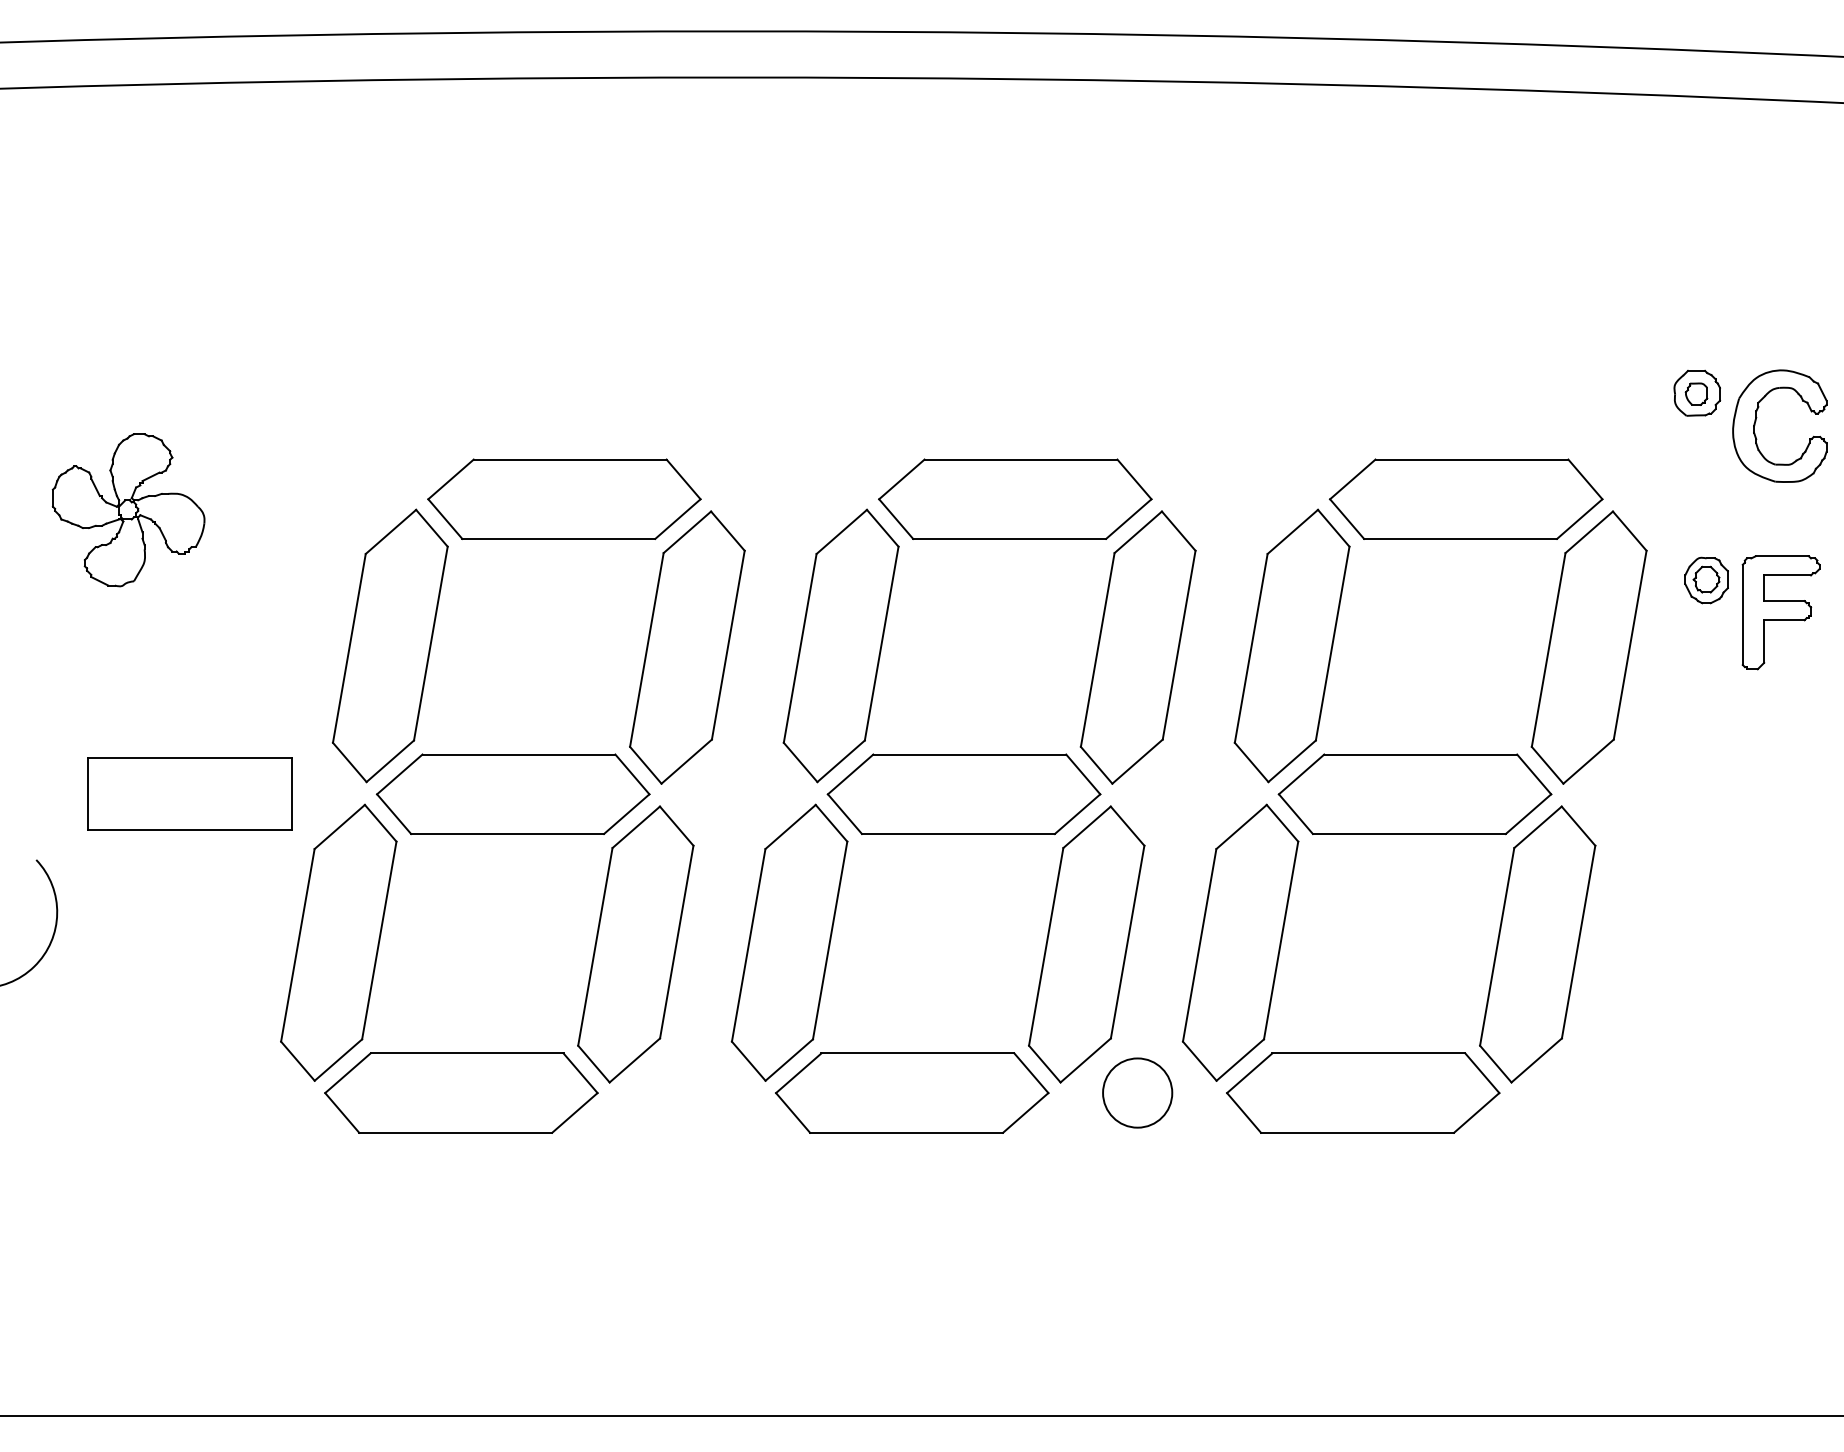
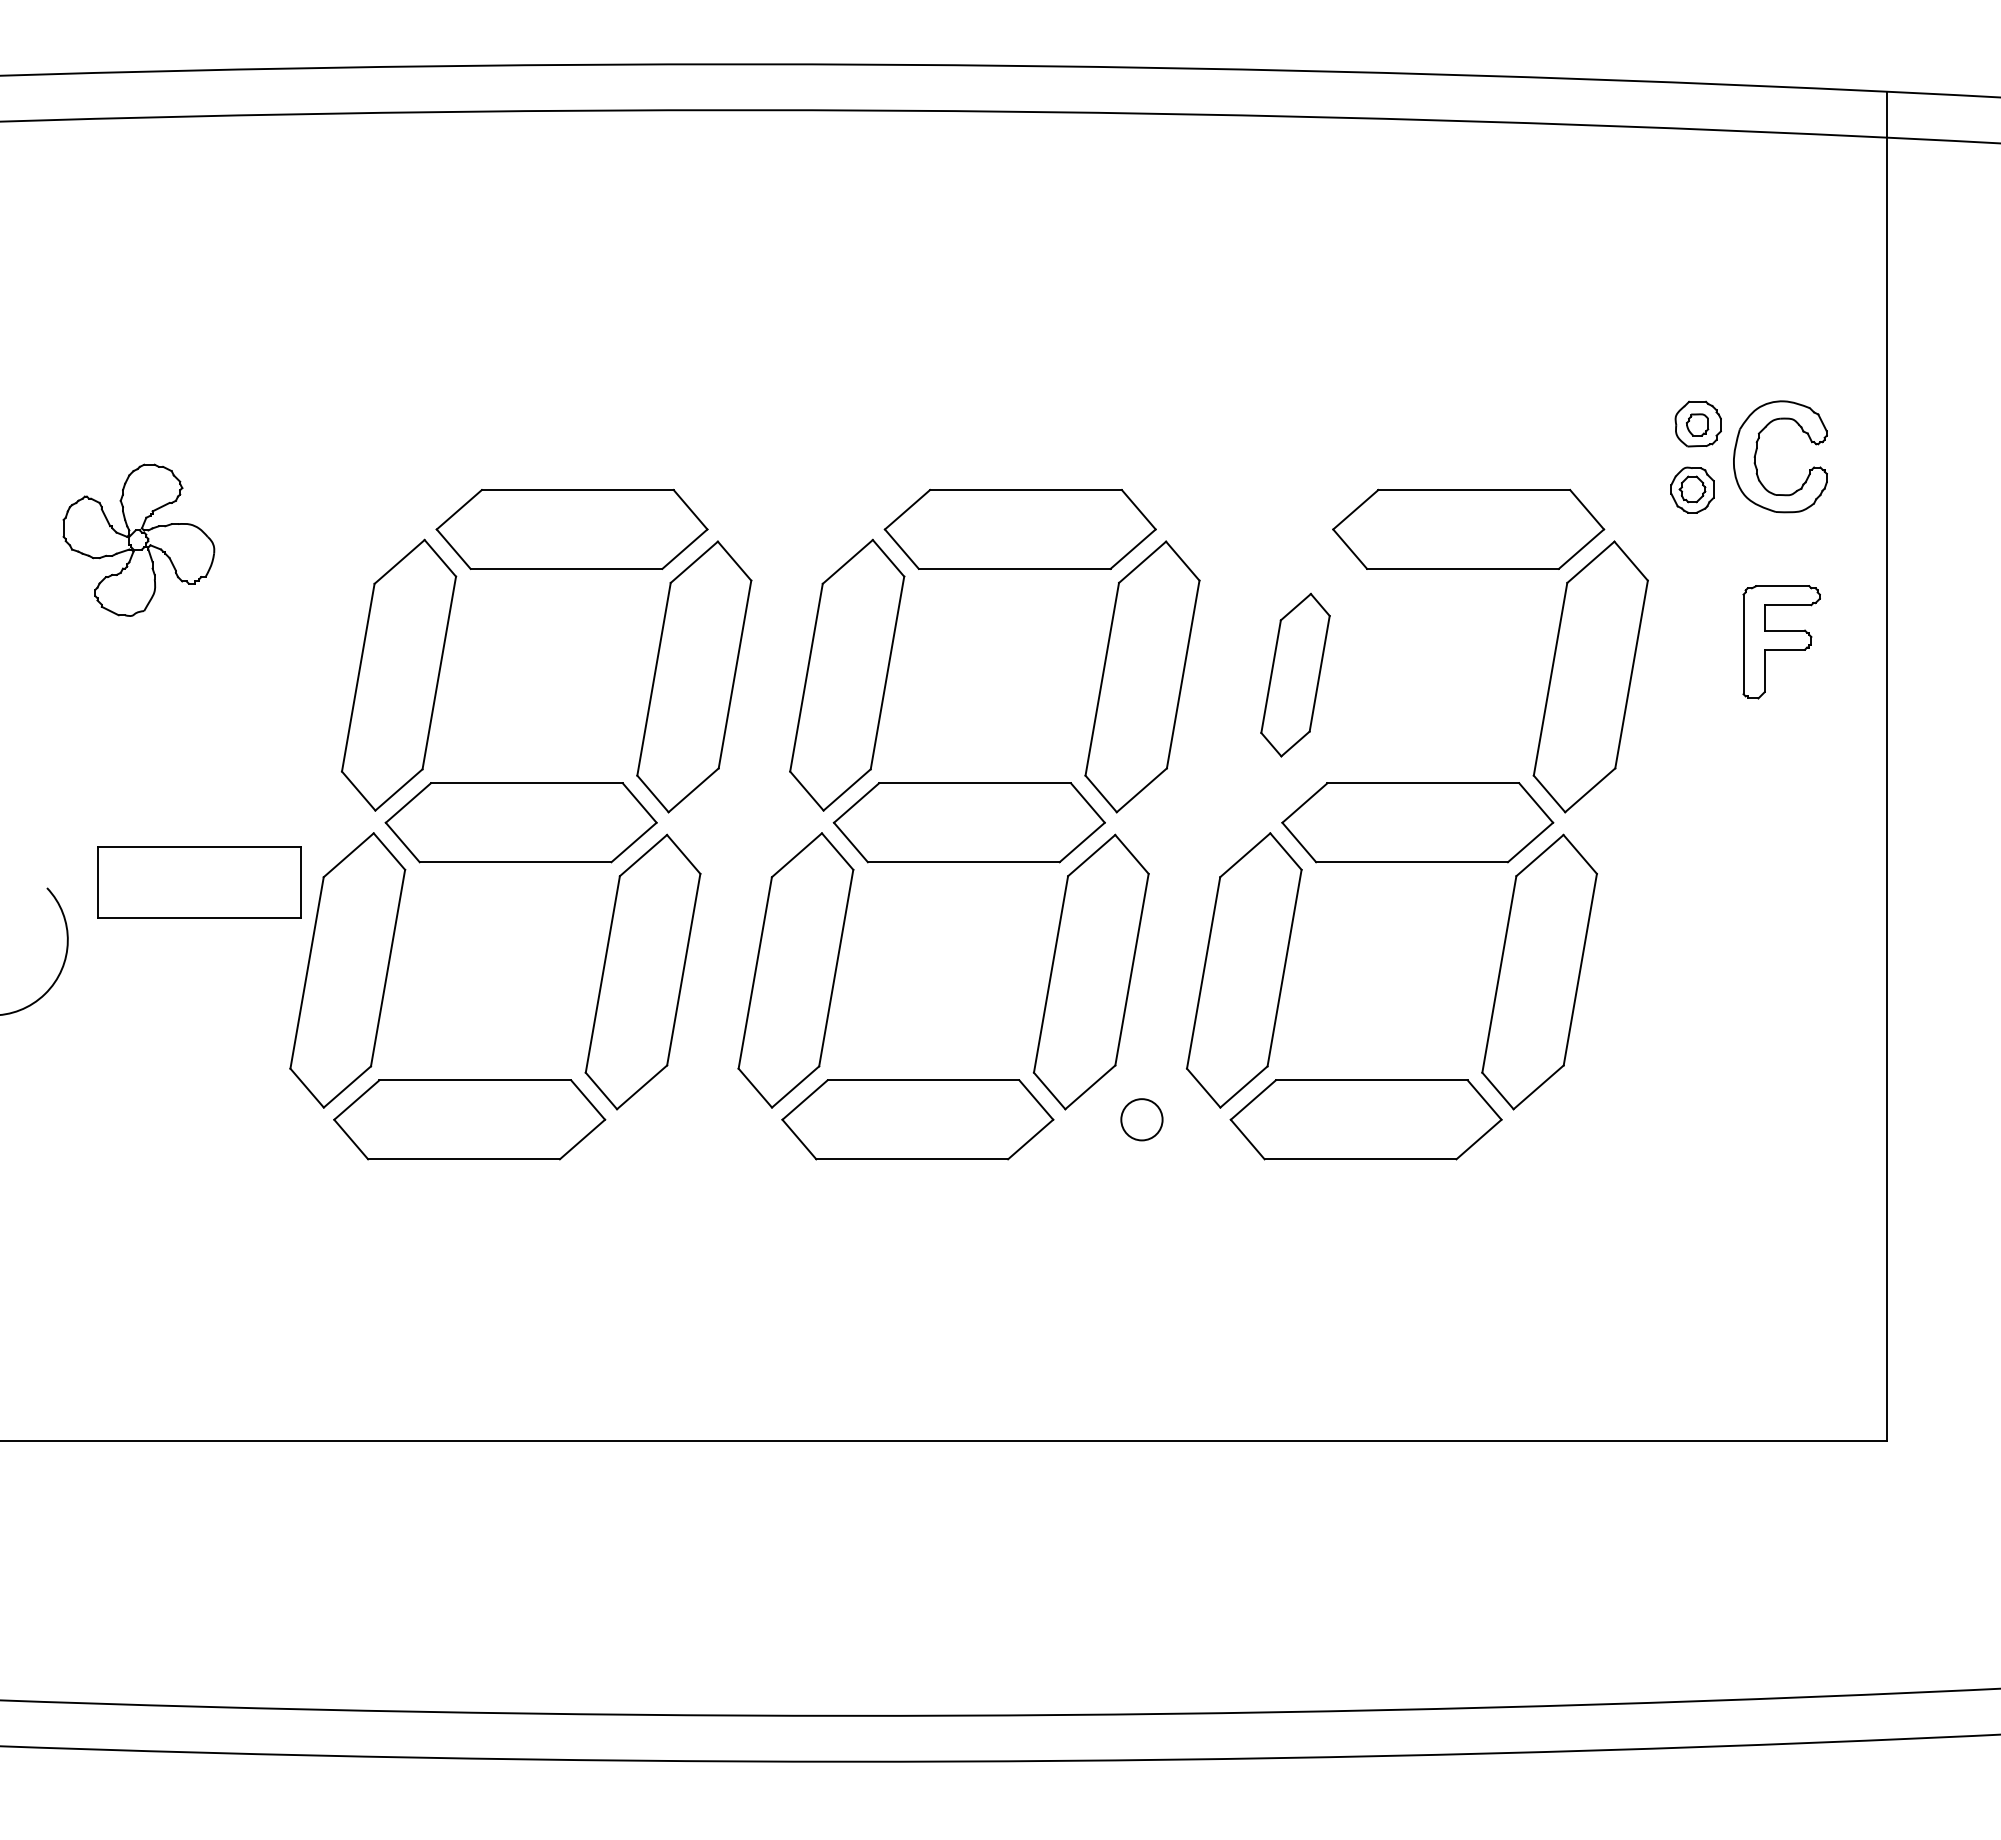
part: (1706, 579) -> (1692, 489), moved
part: (1292, 645) -> (1295, 674), size x0.6
part: (189, 794) -> (199, 882), moved
circle: (1137, 1092) -> (1141, 1119), size x0.6

